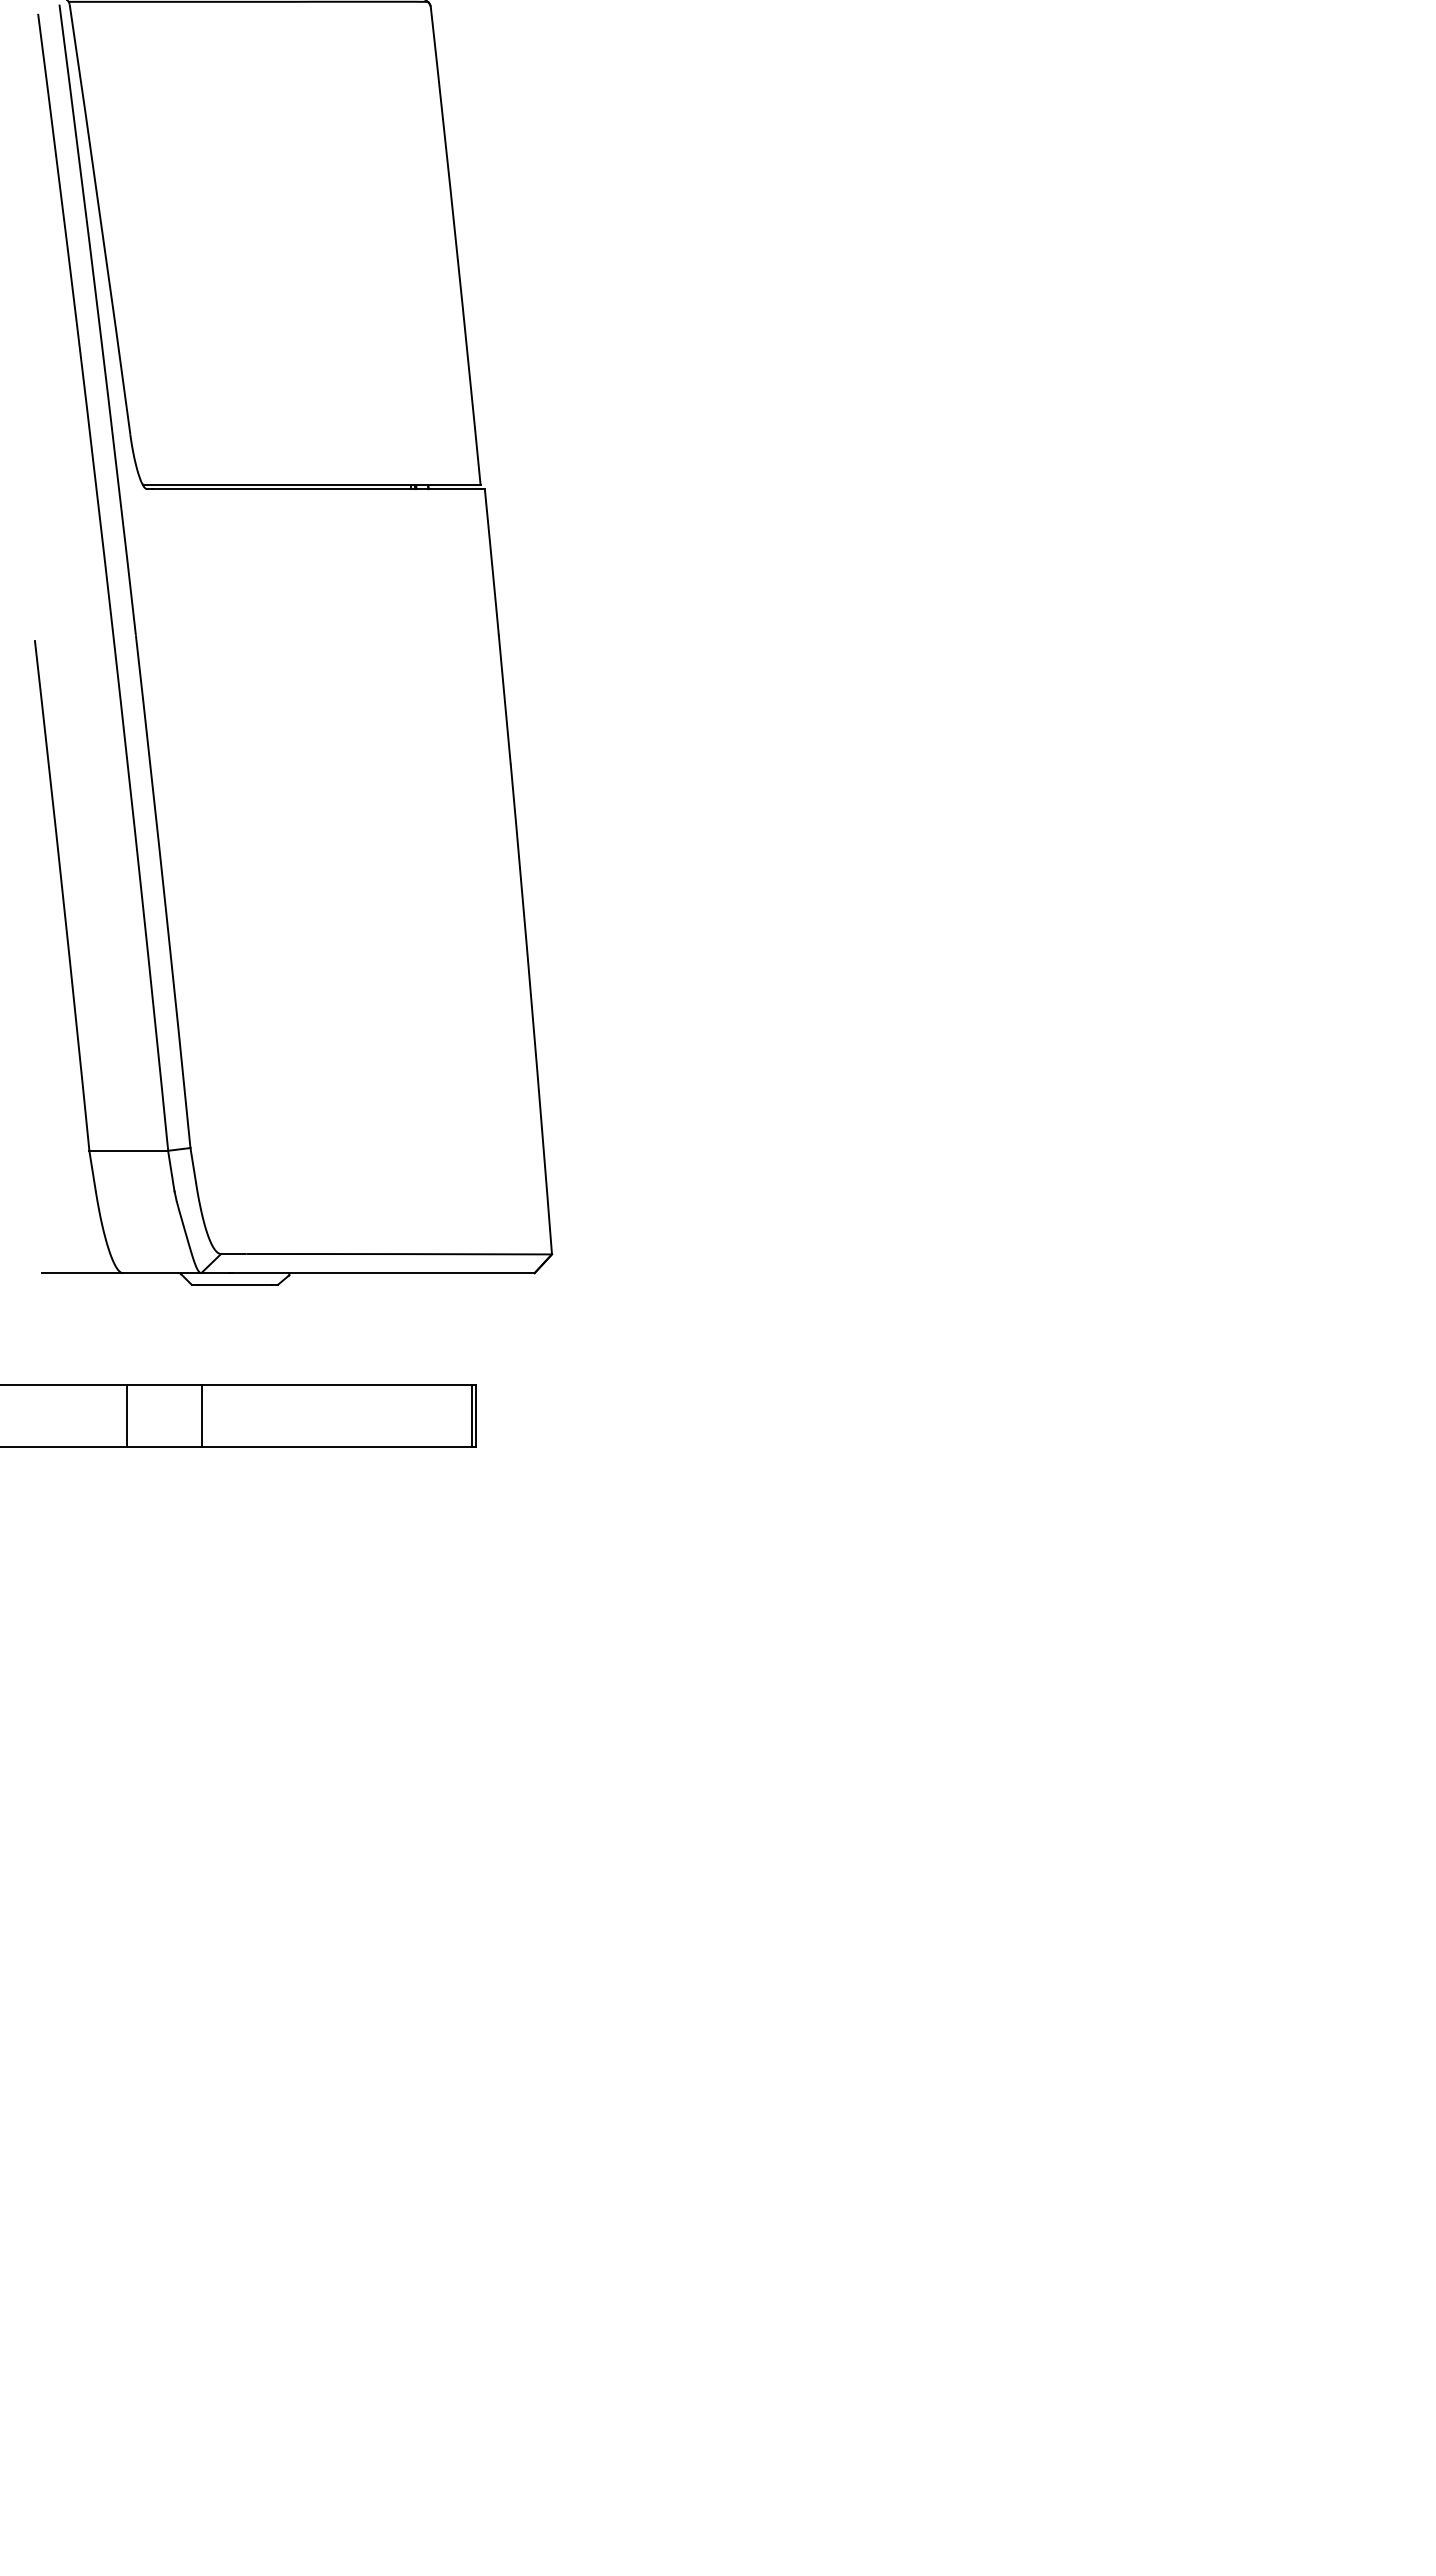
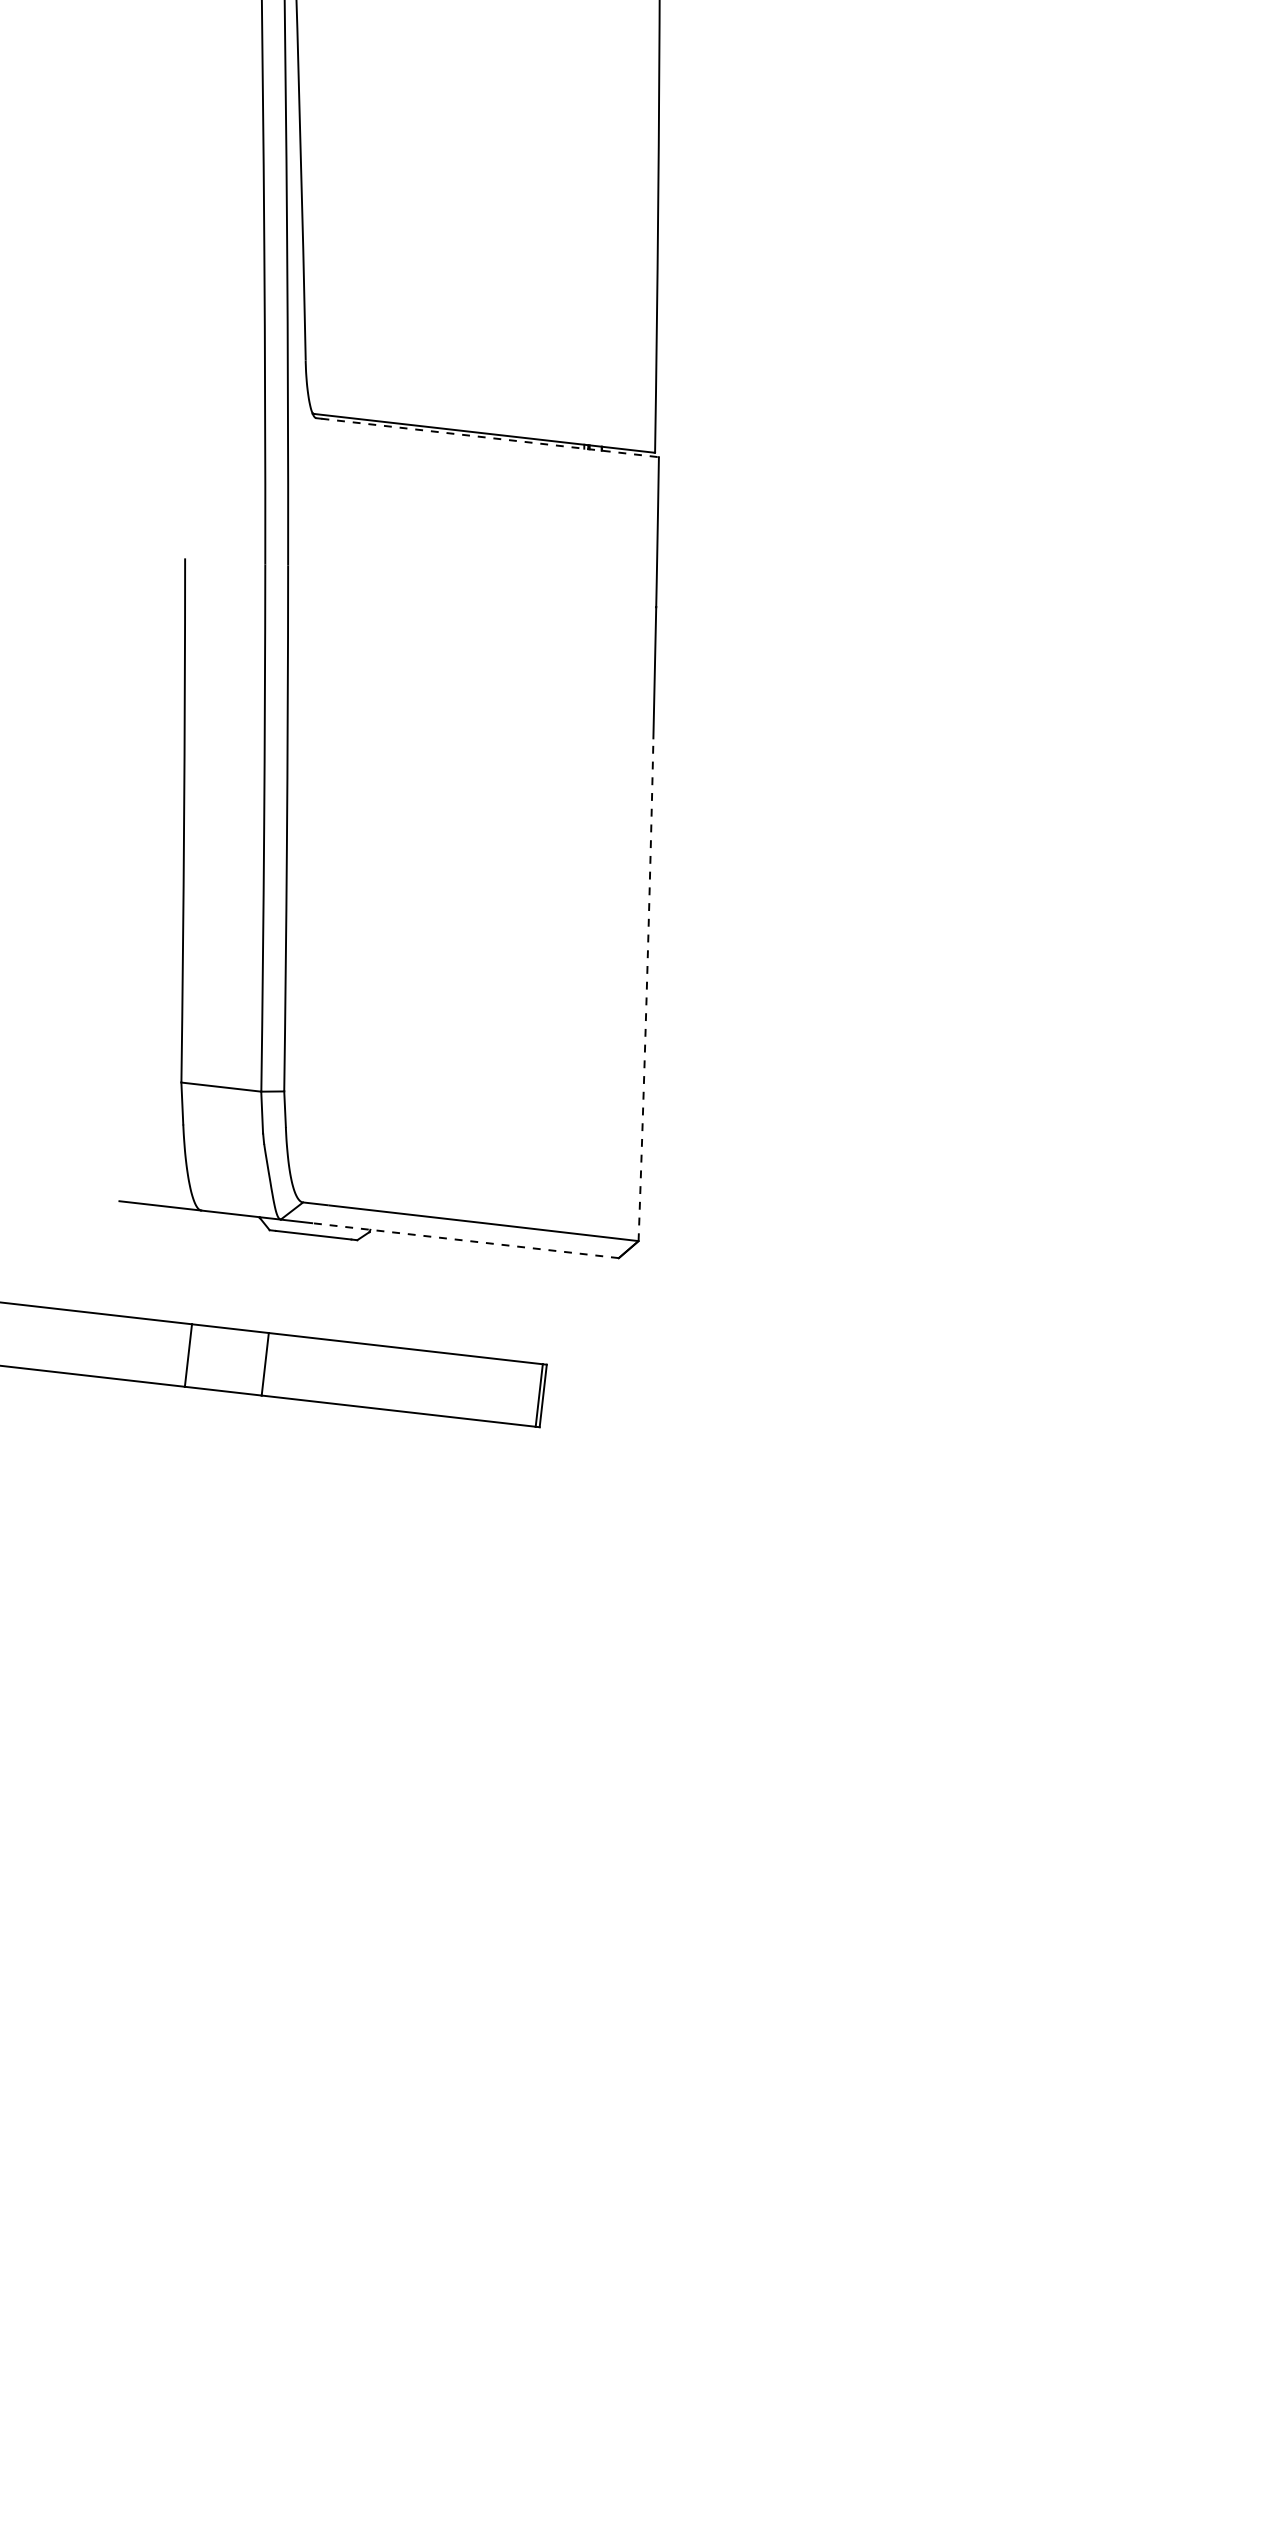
line: (318, 489) -> (490, 438), solid -> dashed
arc: (532, 1008) -> (647, 989), solid -> dashed
line: (382, 1273) -> (464, 1240), solid -> dashed

